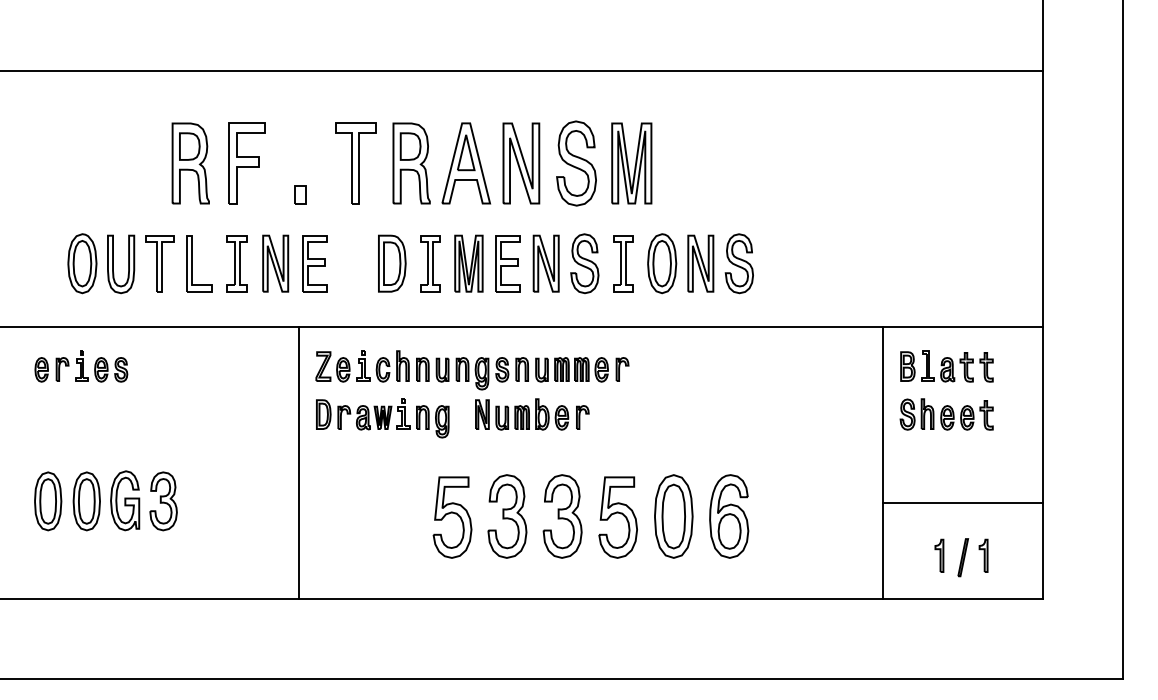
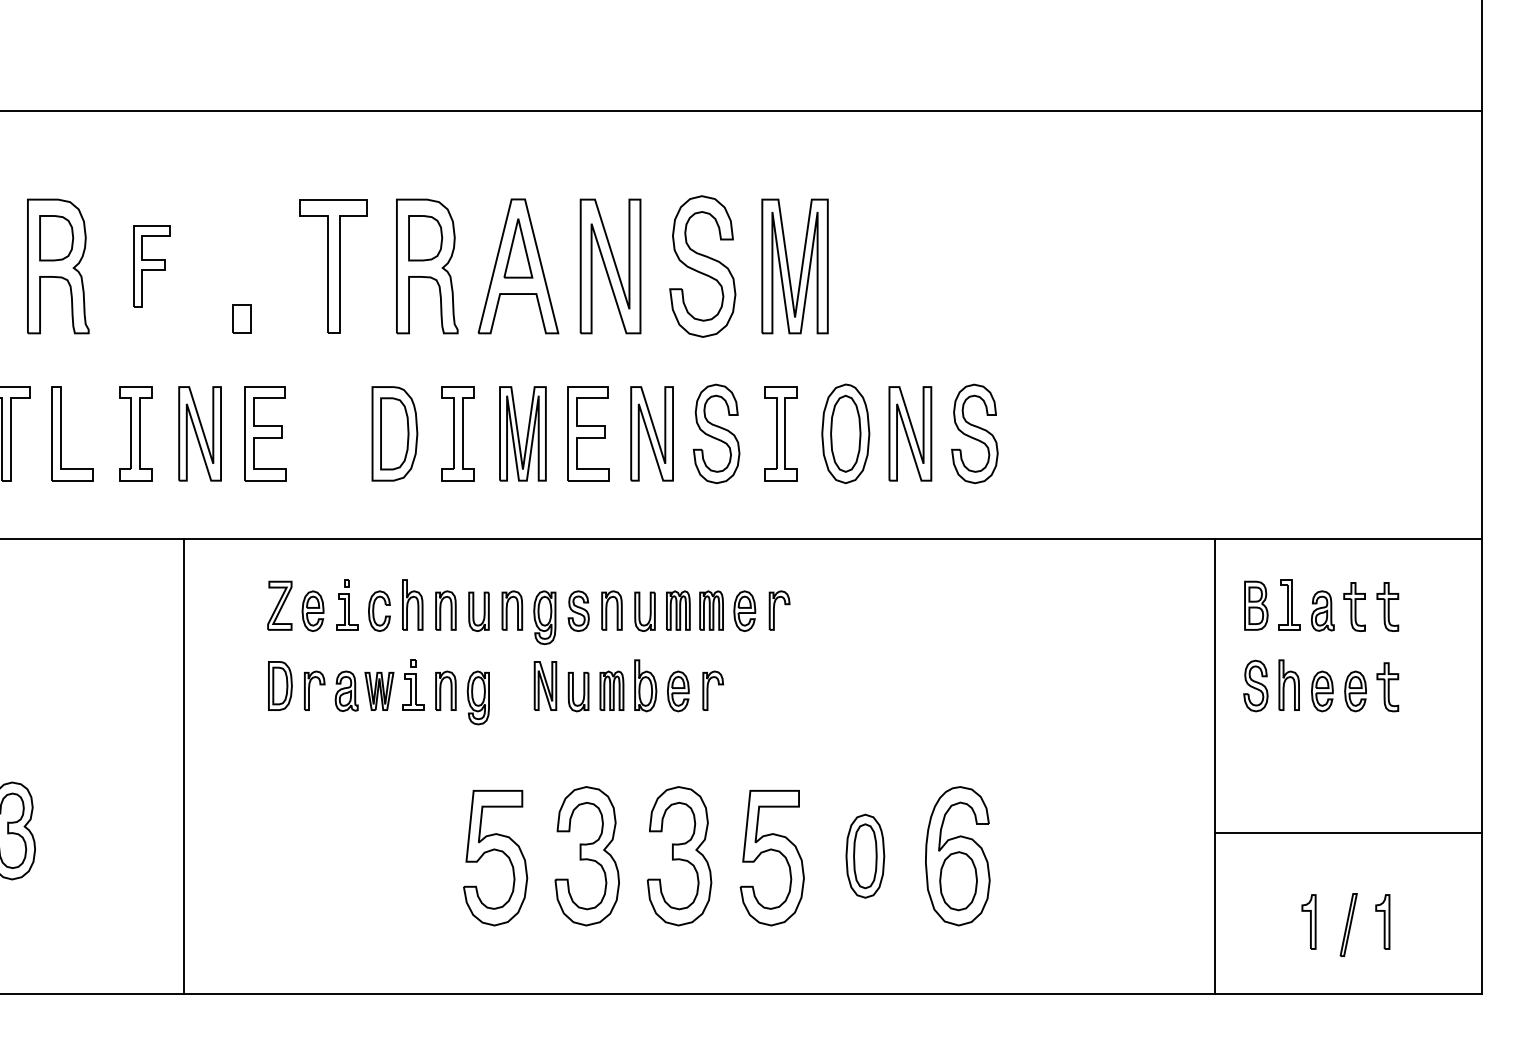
part: (246, 163) -> (151, 266), size x0.6
line: (298, 462) -> (183, 766), moved
part: (673, 516) -> (864, 856), size x0.6

